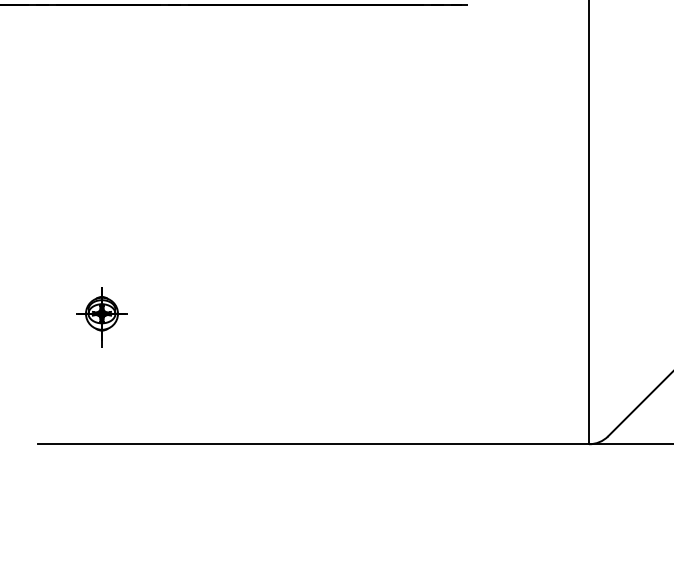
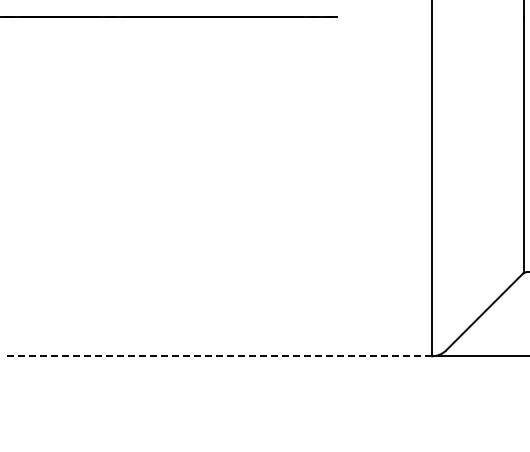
part: (101, 317) -> (54, 258), removed
line: (313, 444) -> (218, 356), solid -> dashed

